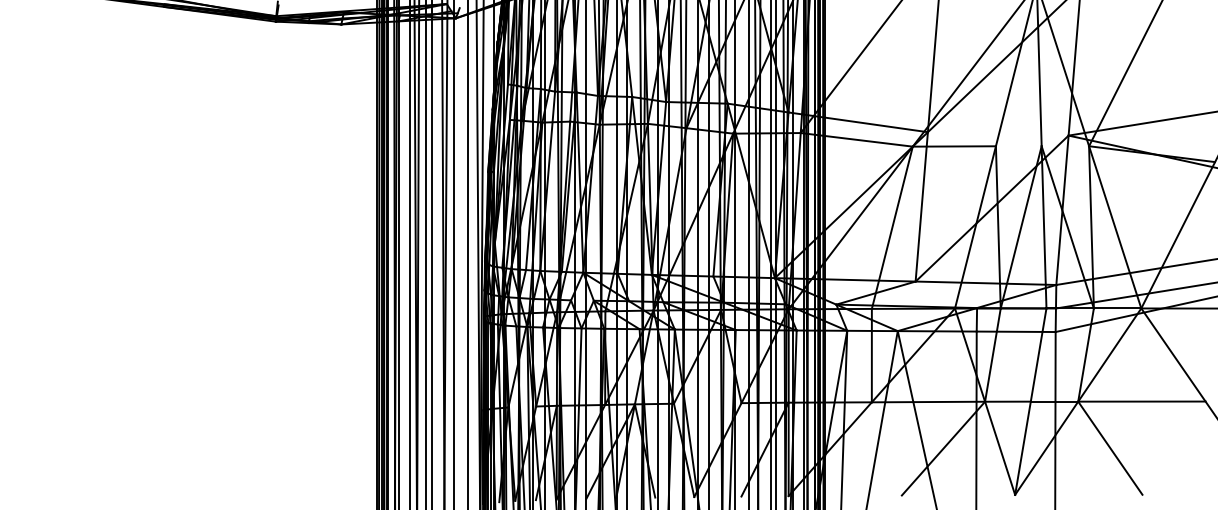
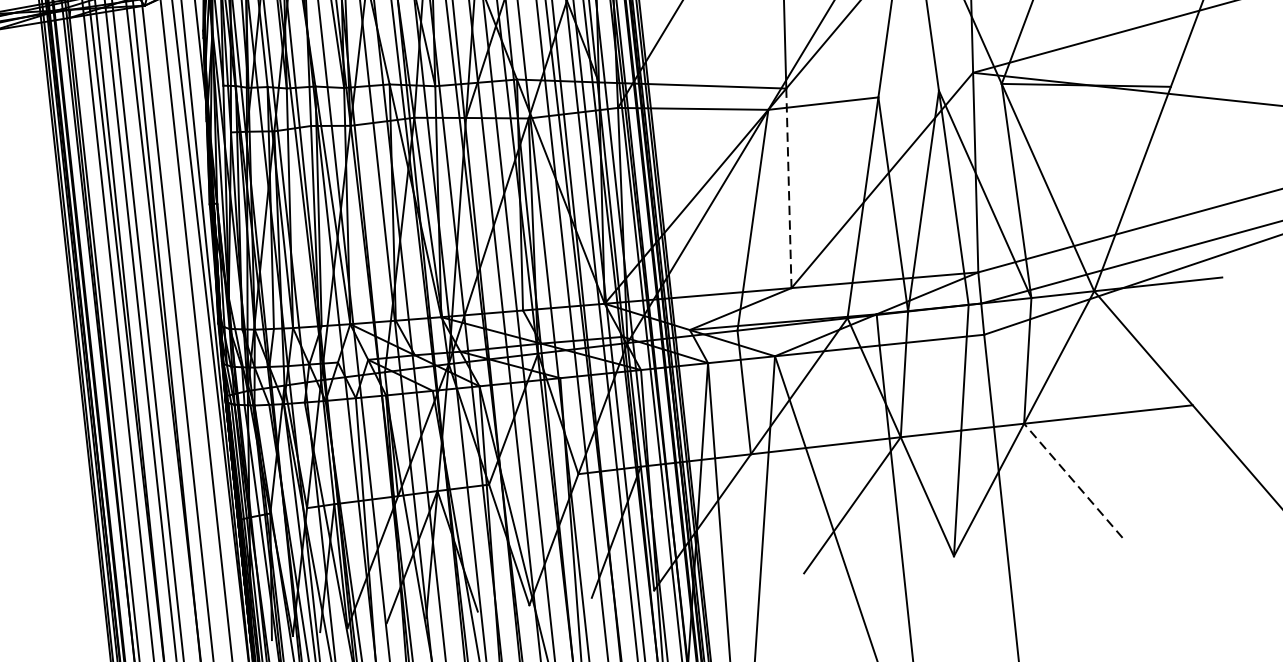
line: (921, 206) -> (788, 187), solid -> dashed
line: (1110, 448) -> (1073, 481), solid -> dashed

